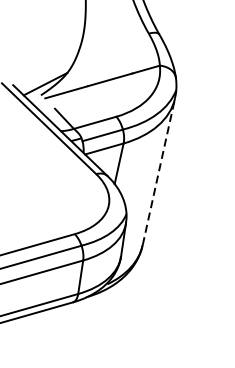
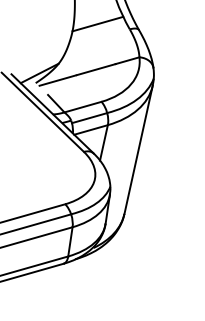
line: (111, 26) -> (97, 23), added
line: (158, 171) -> (138, 149), dashed -> solid

